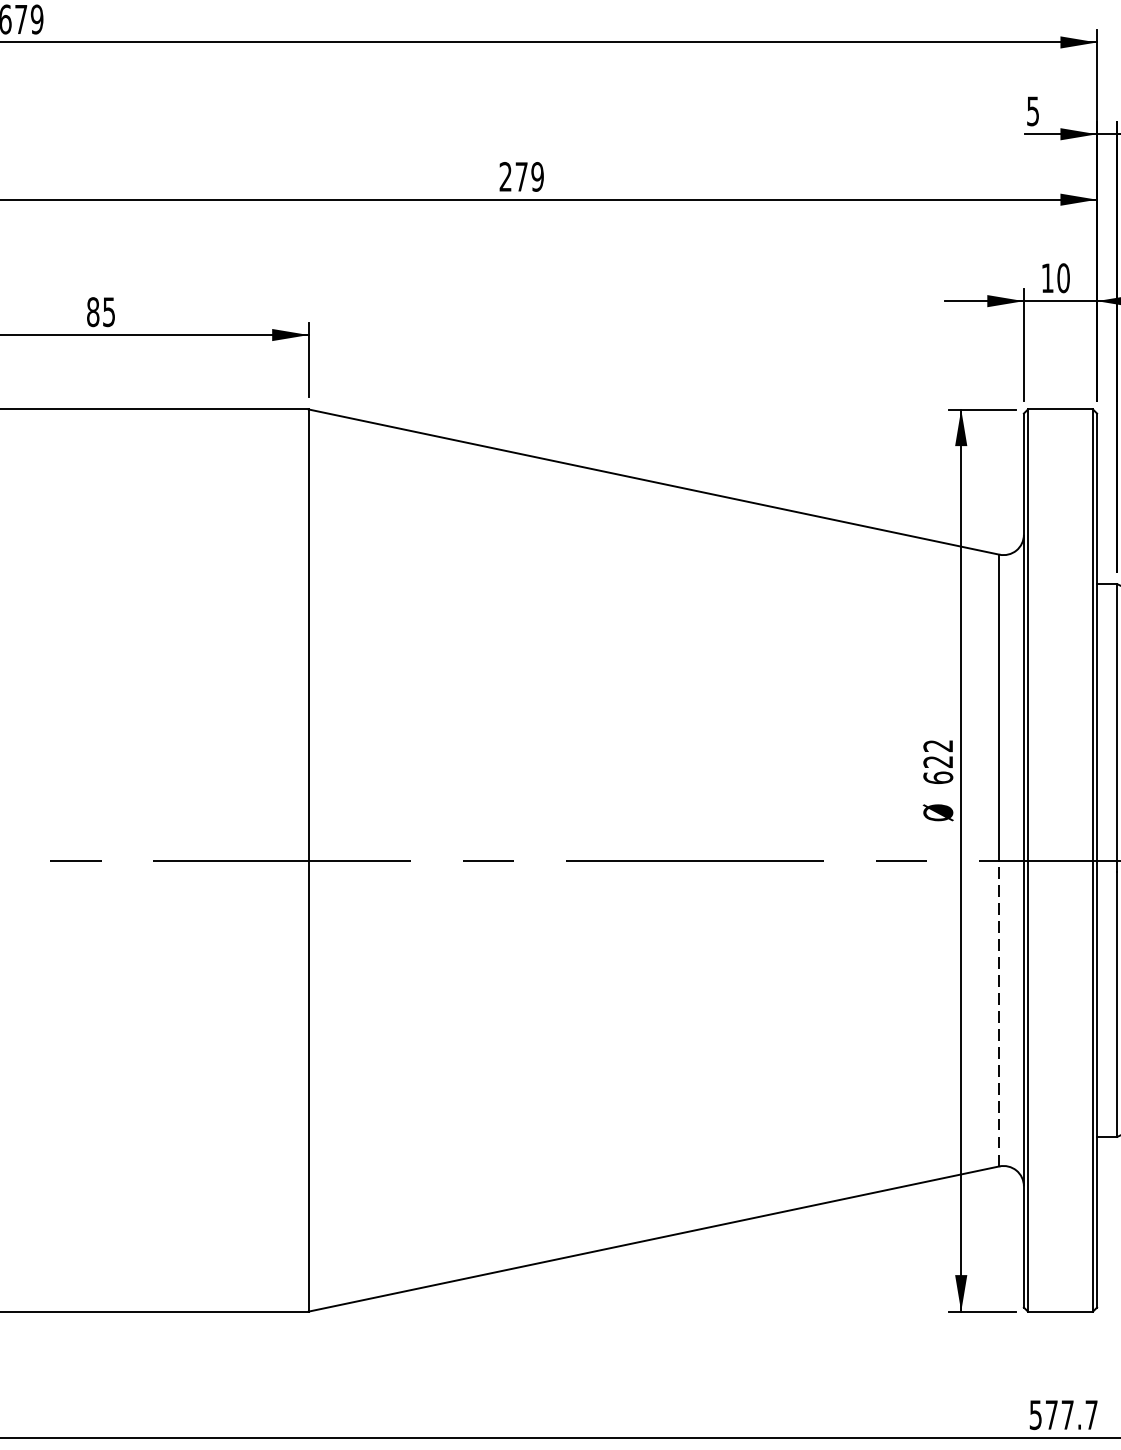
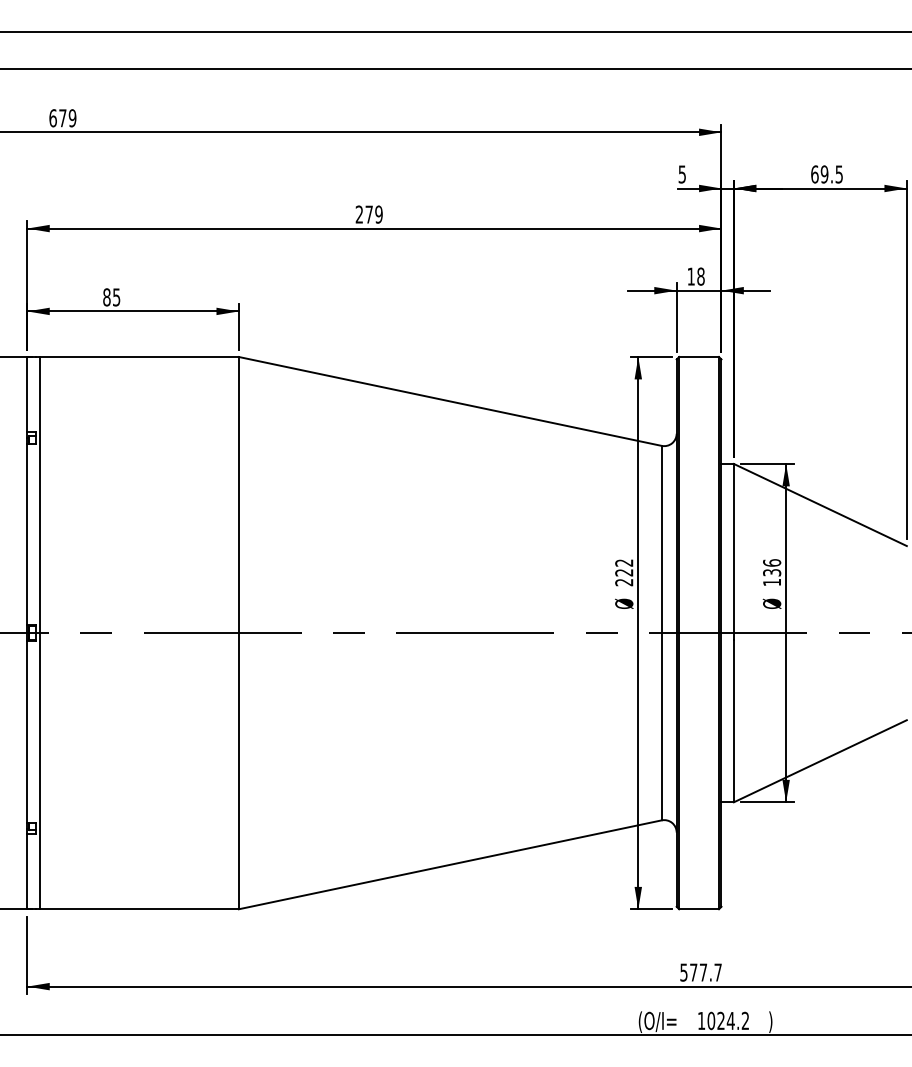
text: (1062, 277) -> (700, 276), 10 -> 18
text: (938, 777) -> (624, 582), 622 -> 222
line: (999, 1013) -> (661, 726), dashed -> solid

